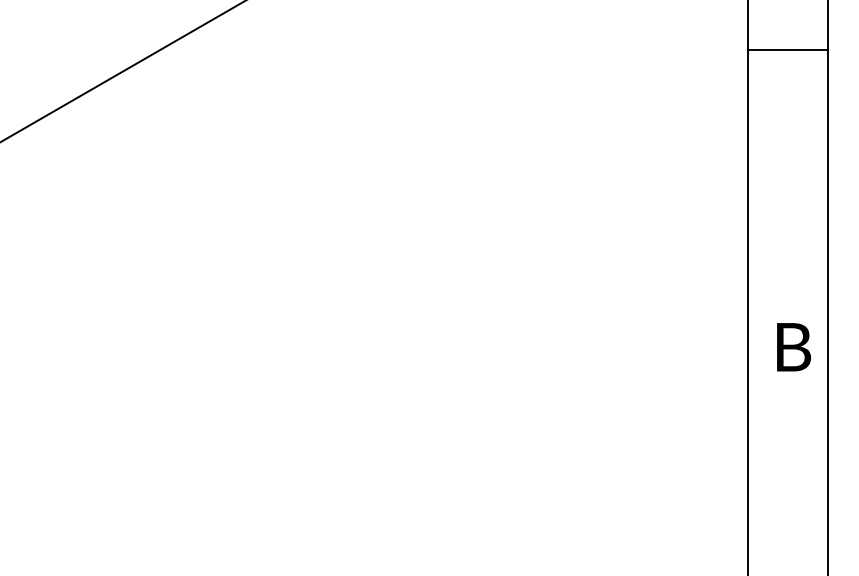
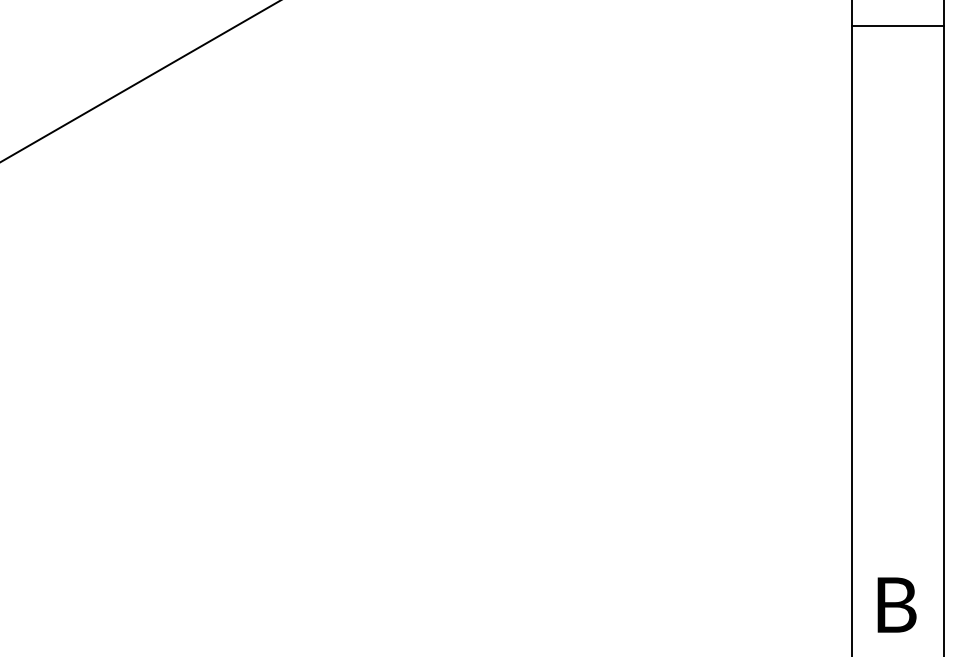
line: (788, 50) -> (898, 25), moved
text: (793, 346) -> (896, 604), moved

